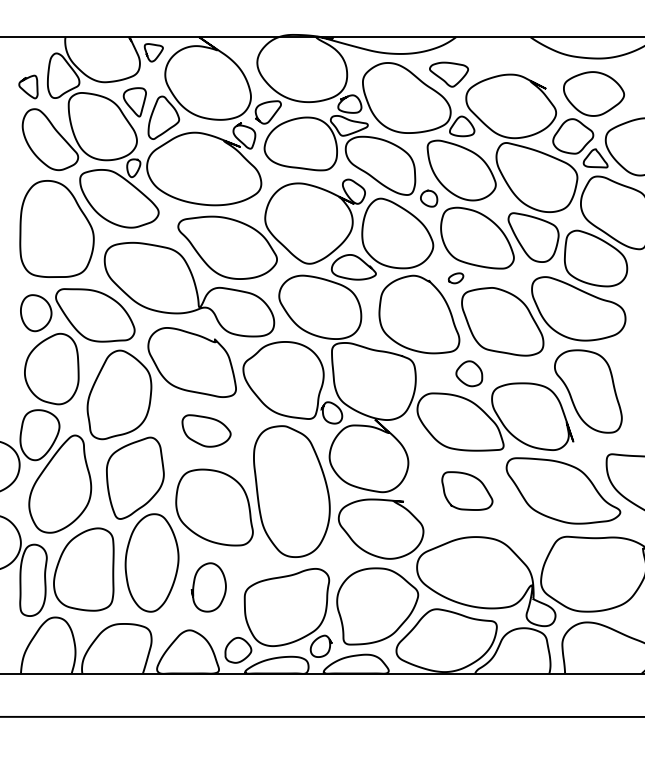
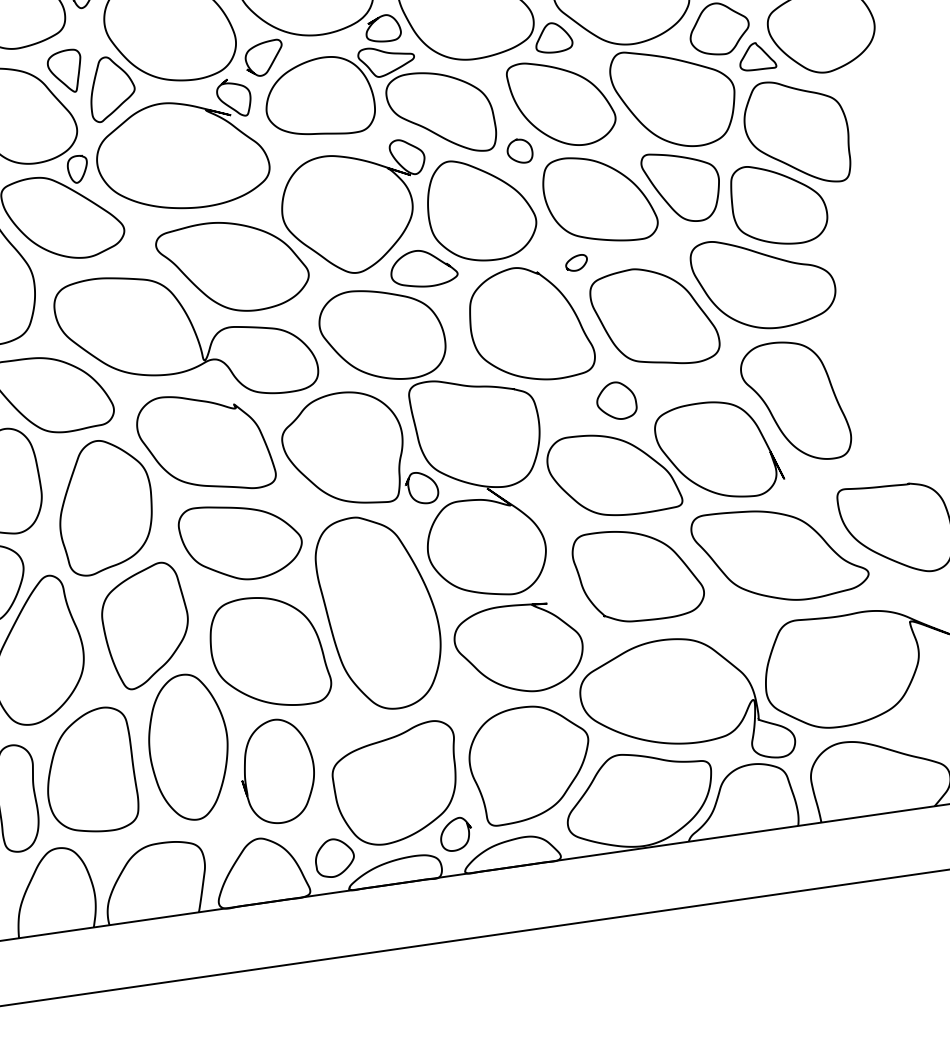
part: (206, 430) -> (240, 540), size x1.67
part: (467, 490) -> (638, 573), size x1.67
part: (208, 587) -> (277, 771), size x1.43

